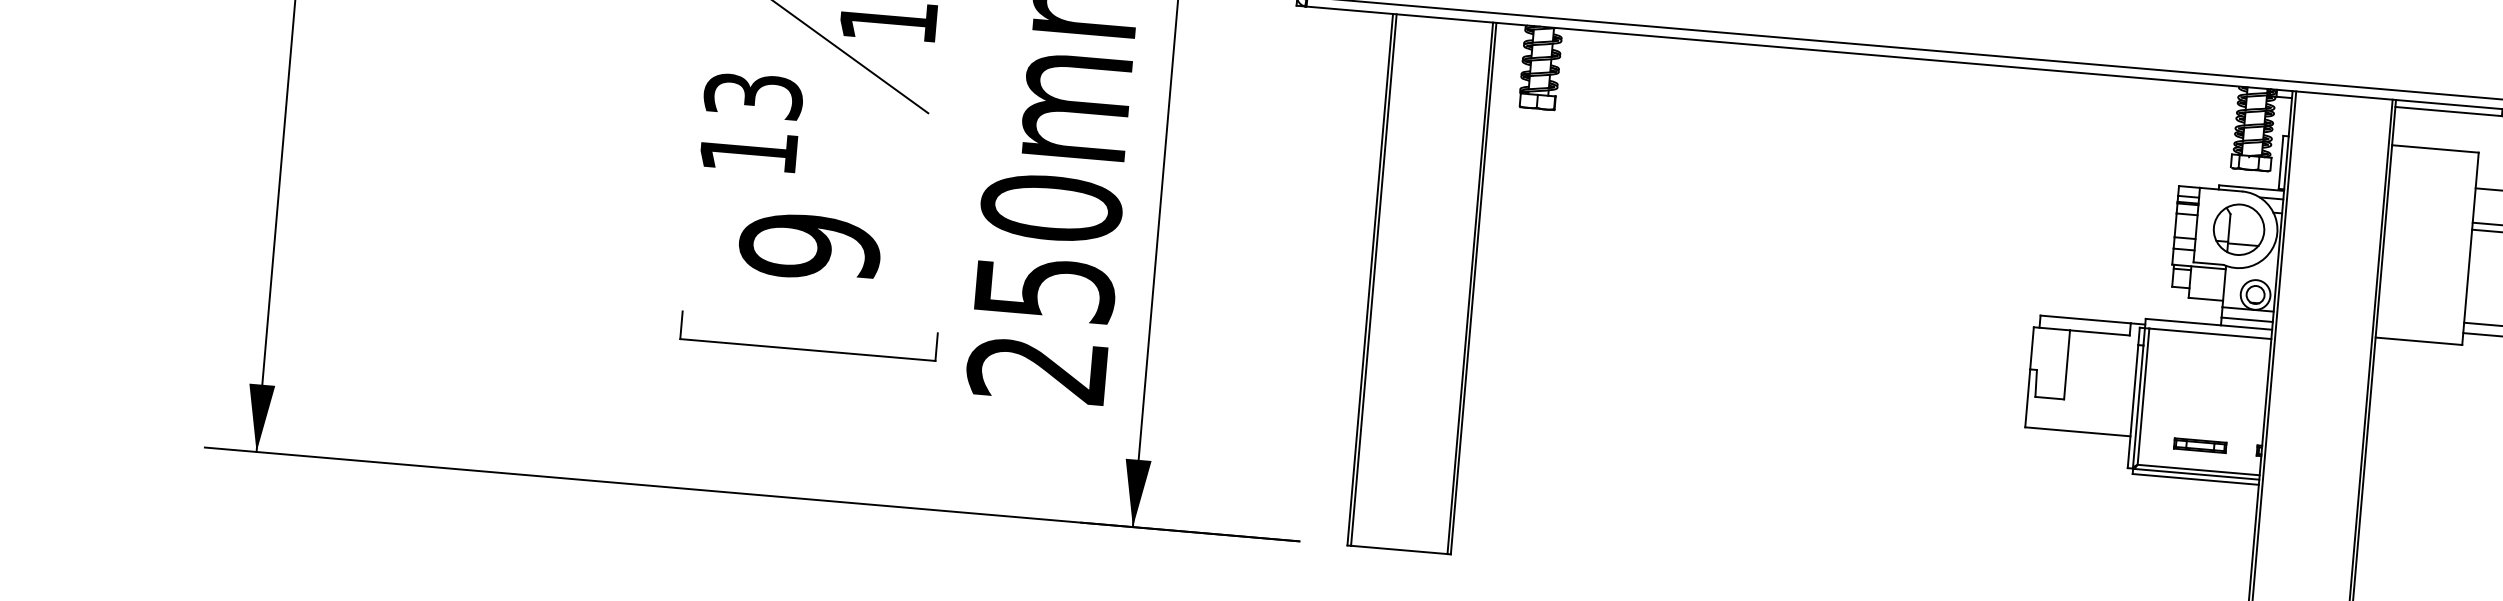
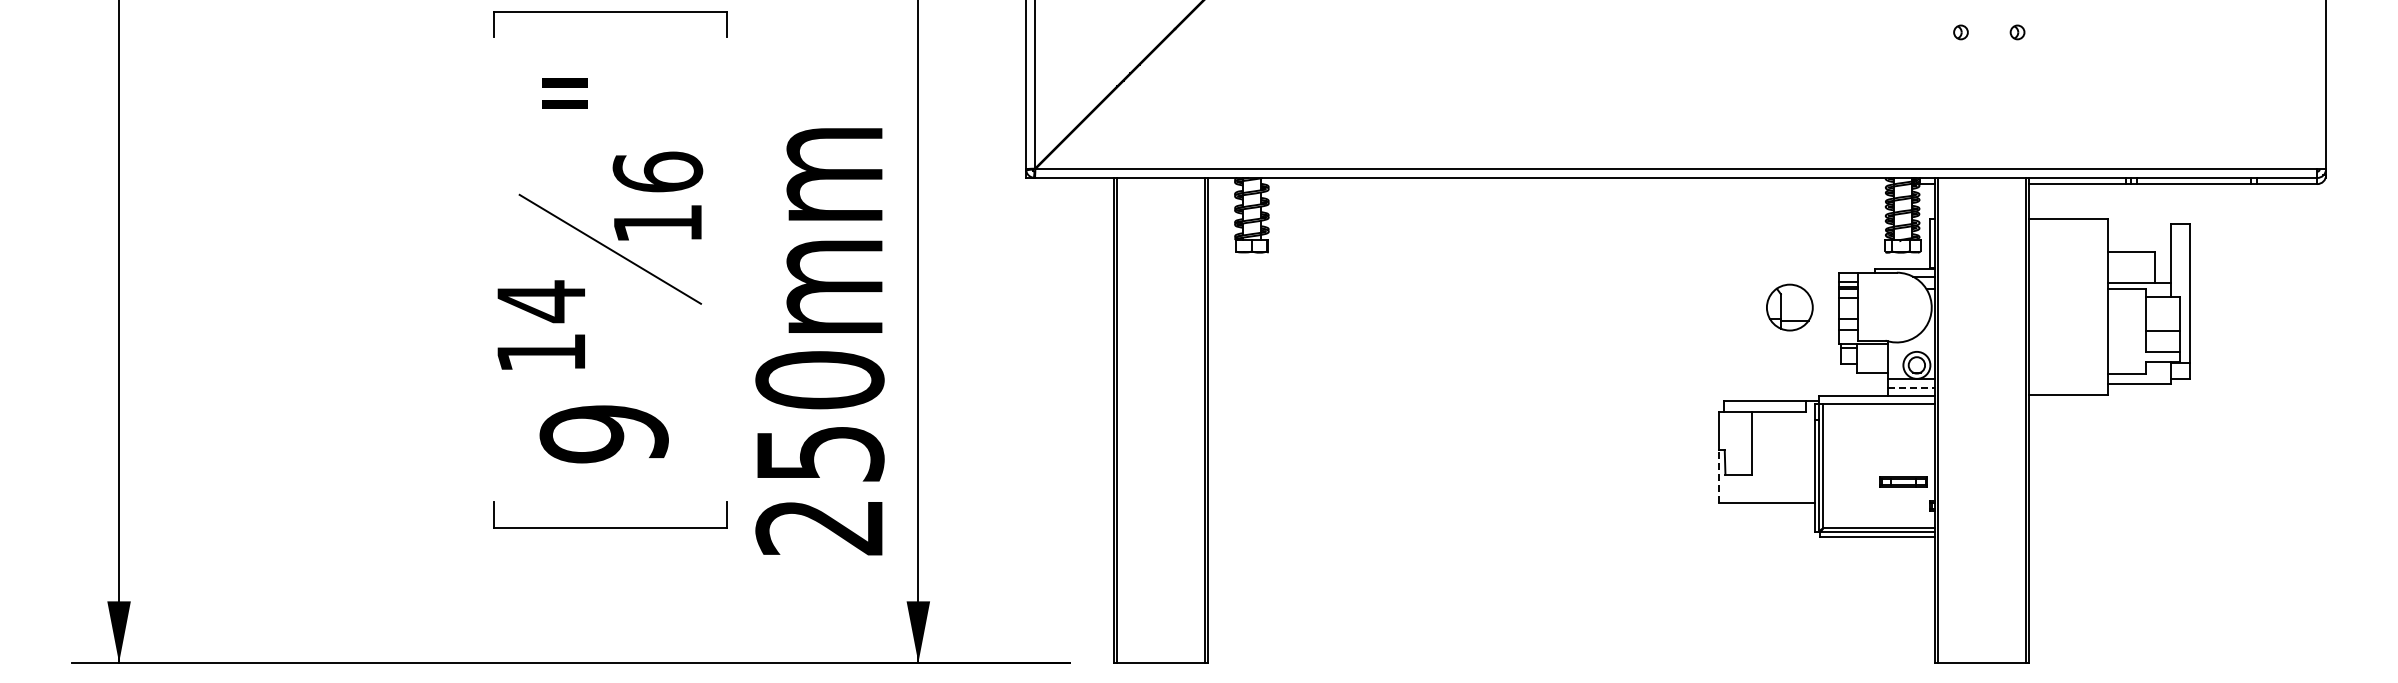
text: (753, 95) -> (541, 301), 13 -> 14
part: (2238, 229) -> (1789, 307), moved
line: (2247, 319) -> (1911, 388), solid -> dashed
line: (2027, 398) -> (1718, 476), solid -> dashed
part: (2200, 445) -> (1903, 481), moved

